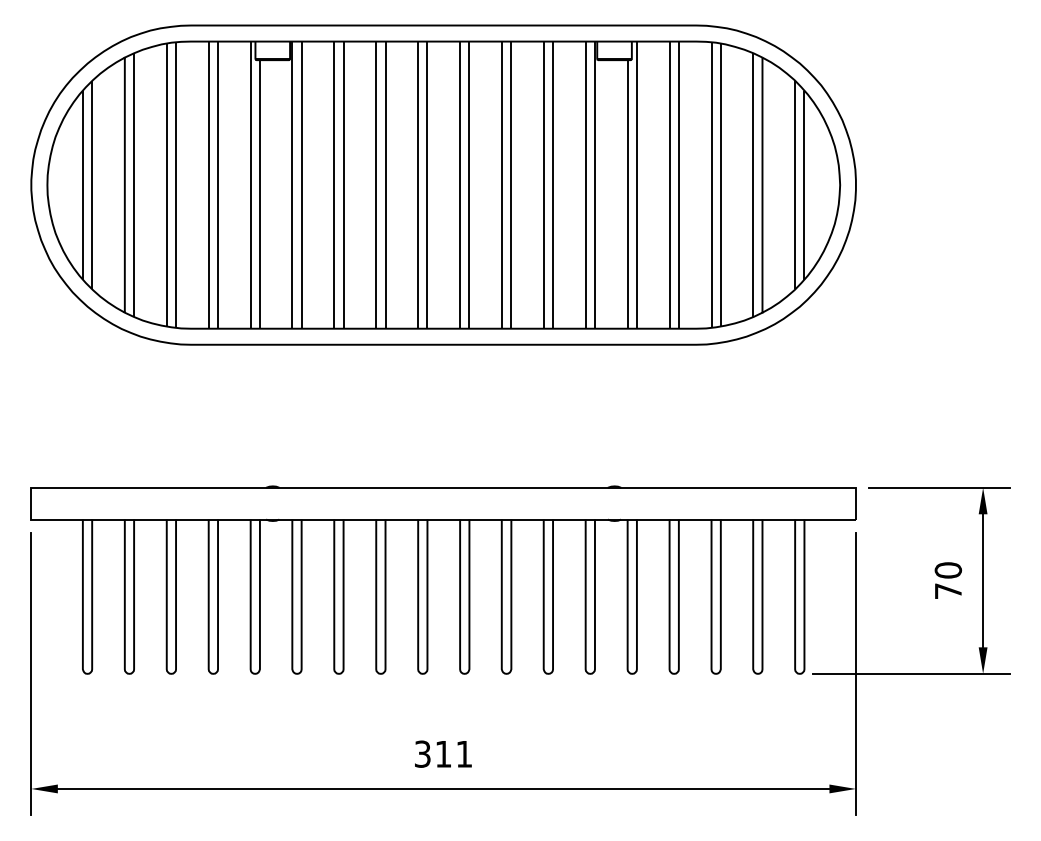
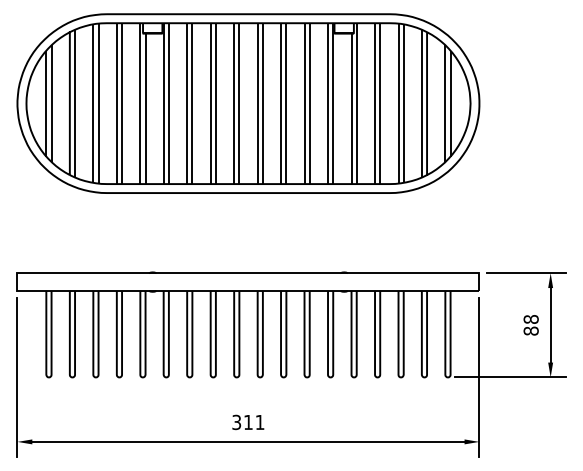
text: (947, 579) -> (530, 324), 70 -> 88

